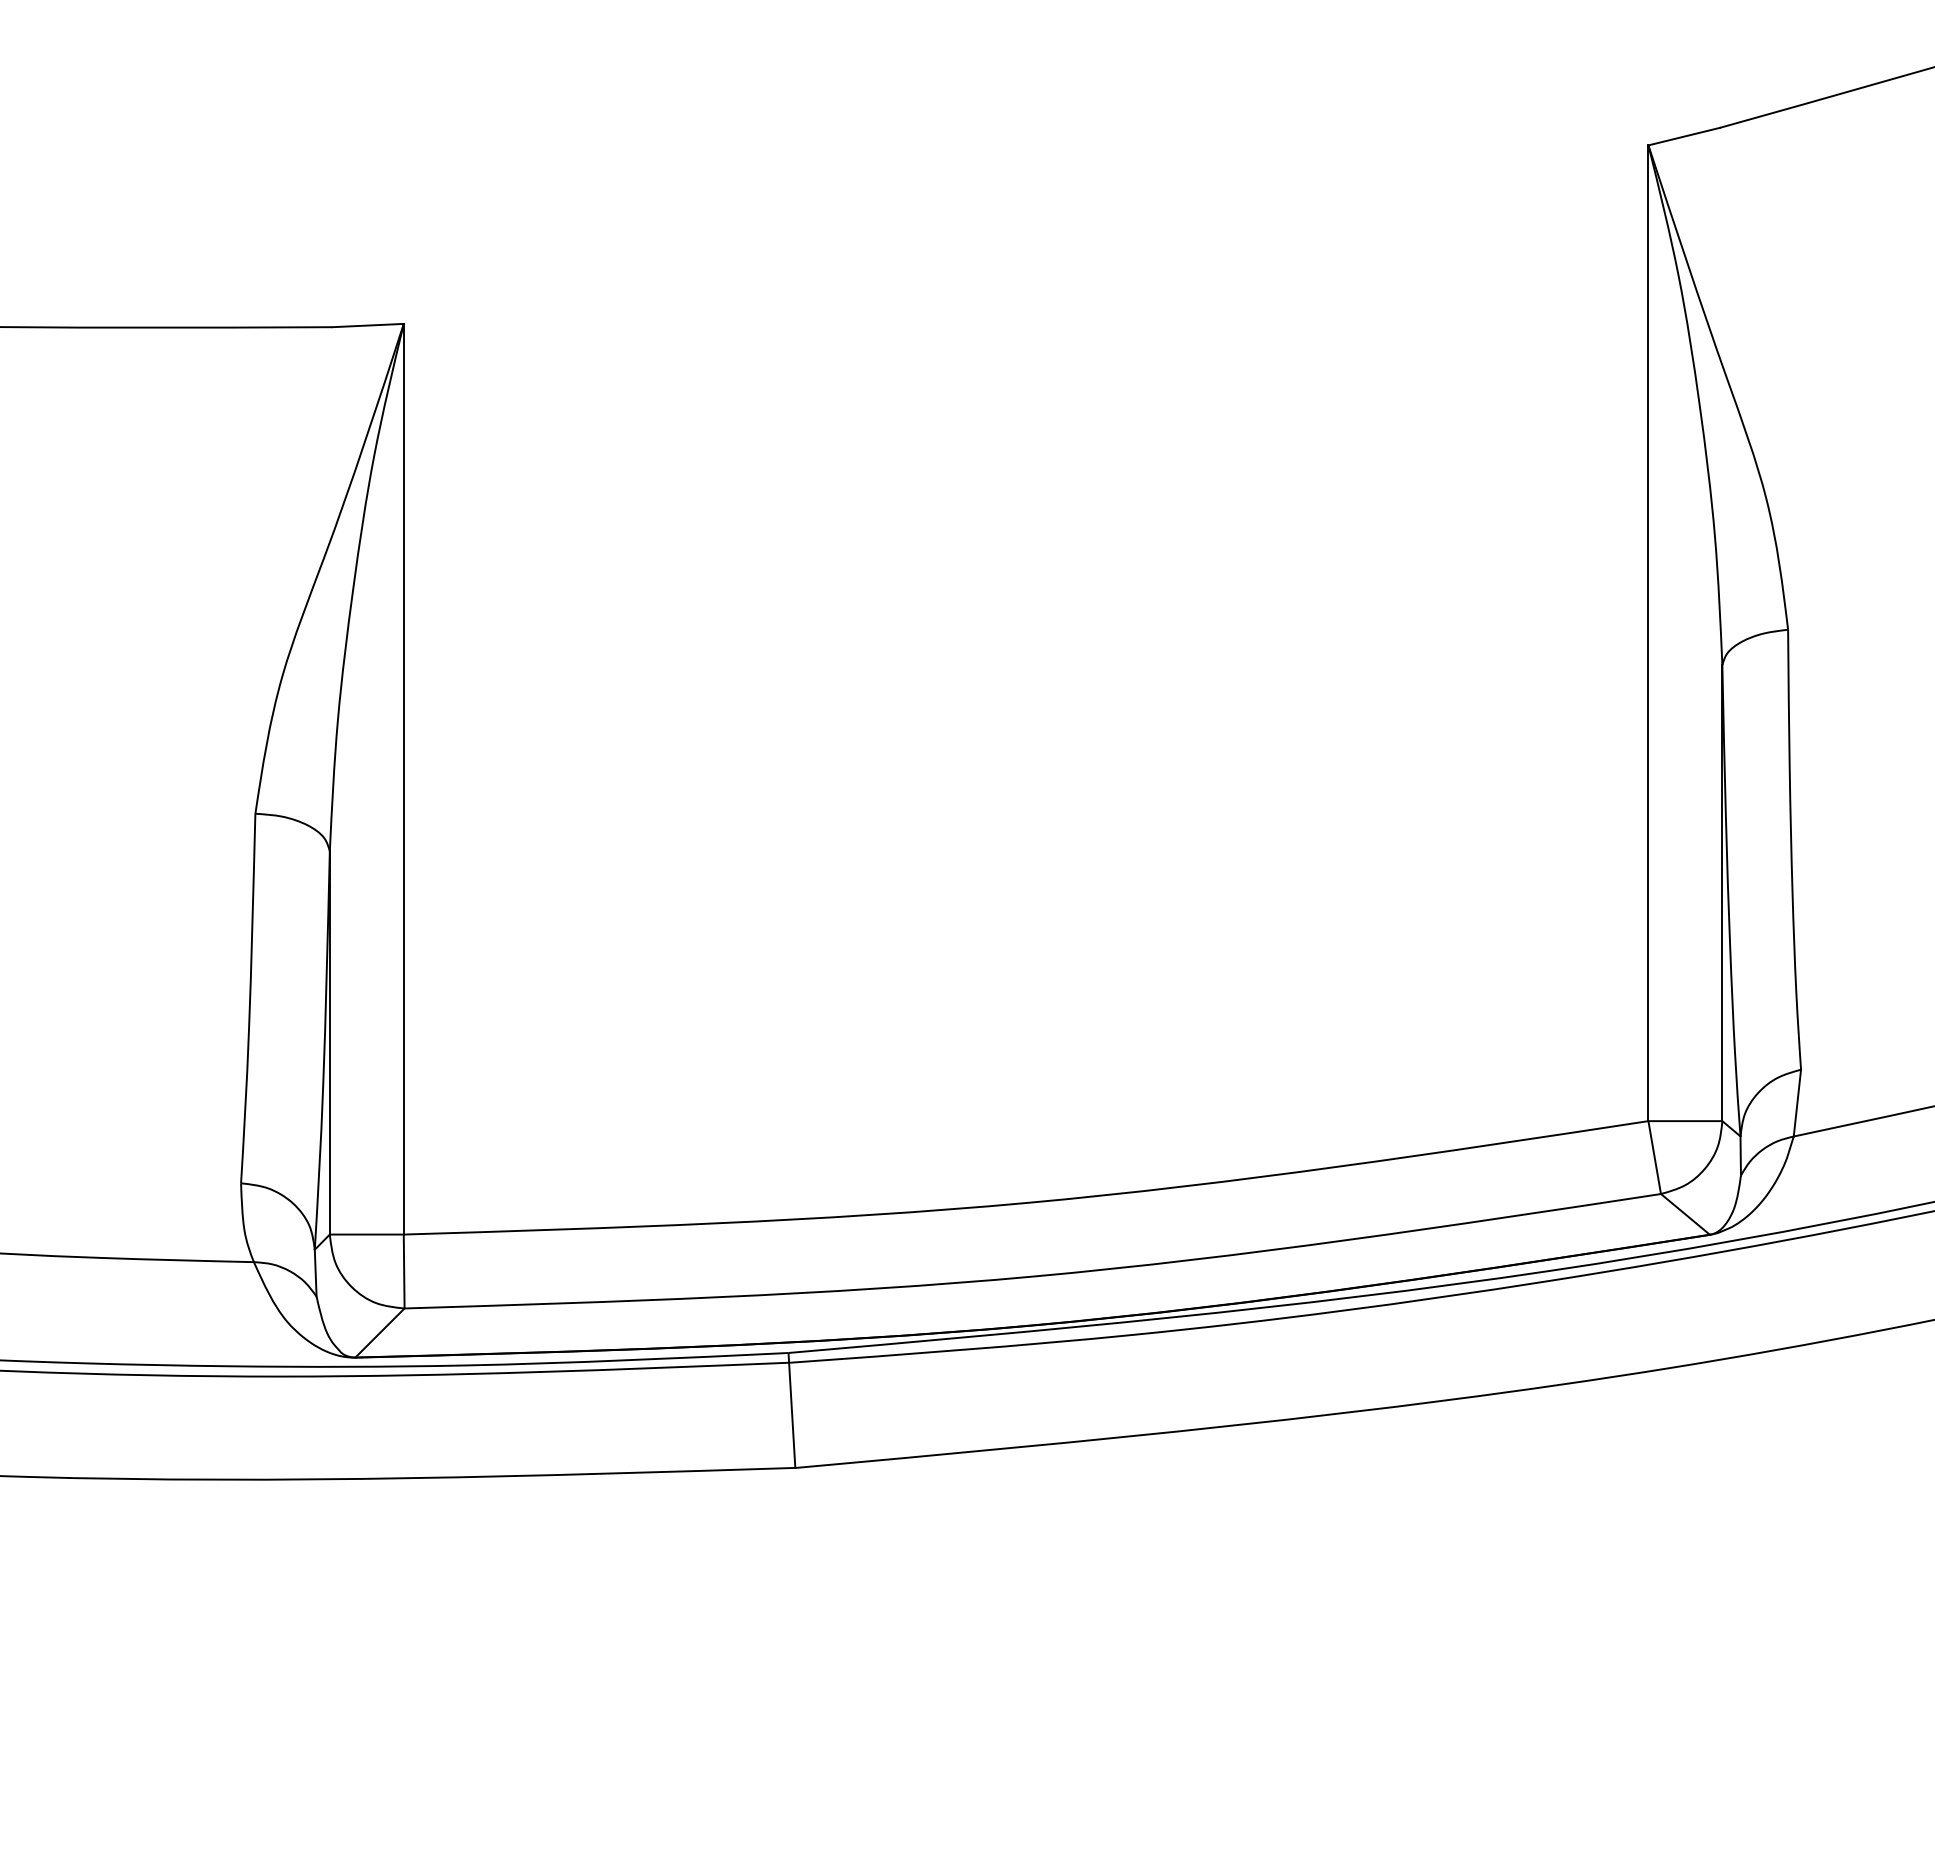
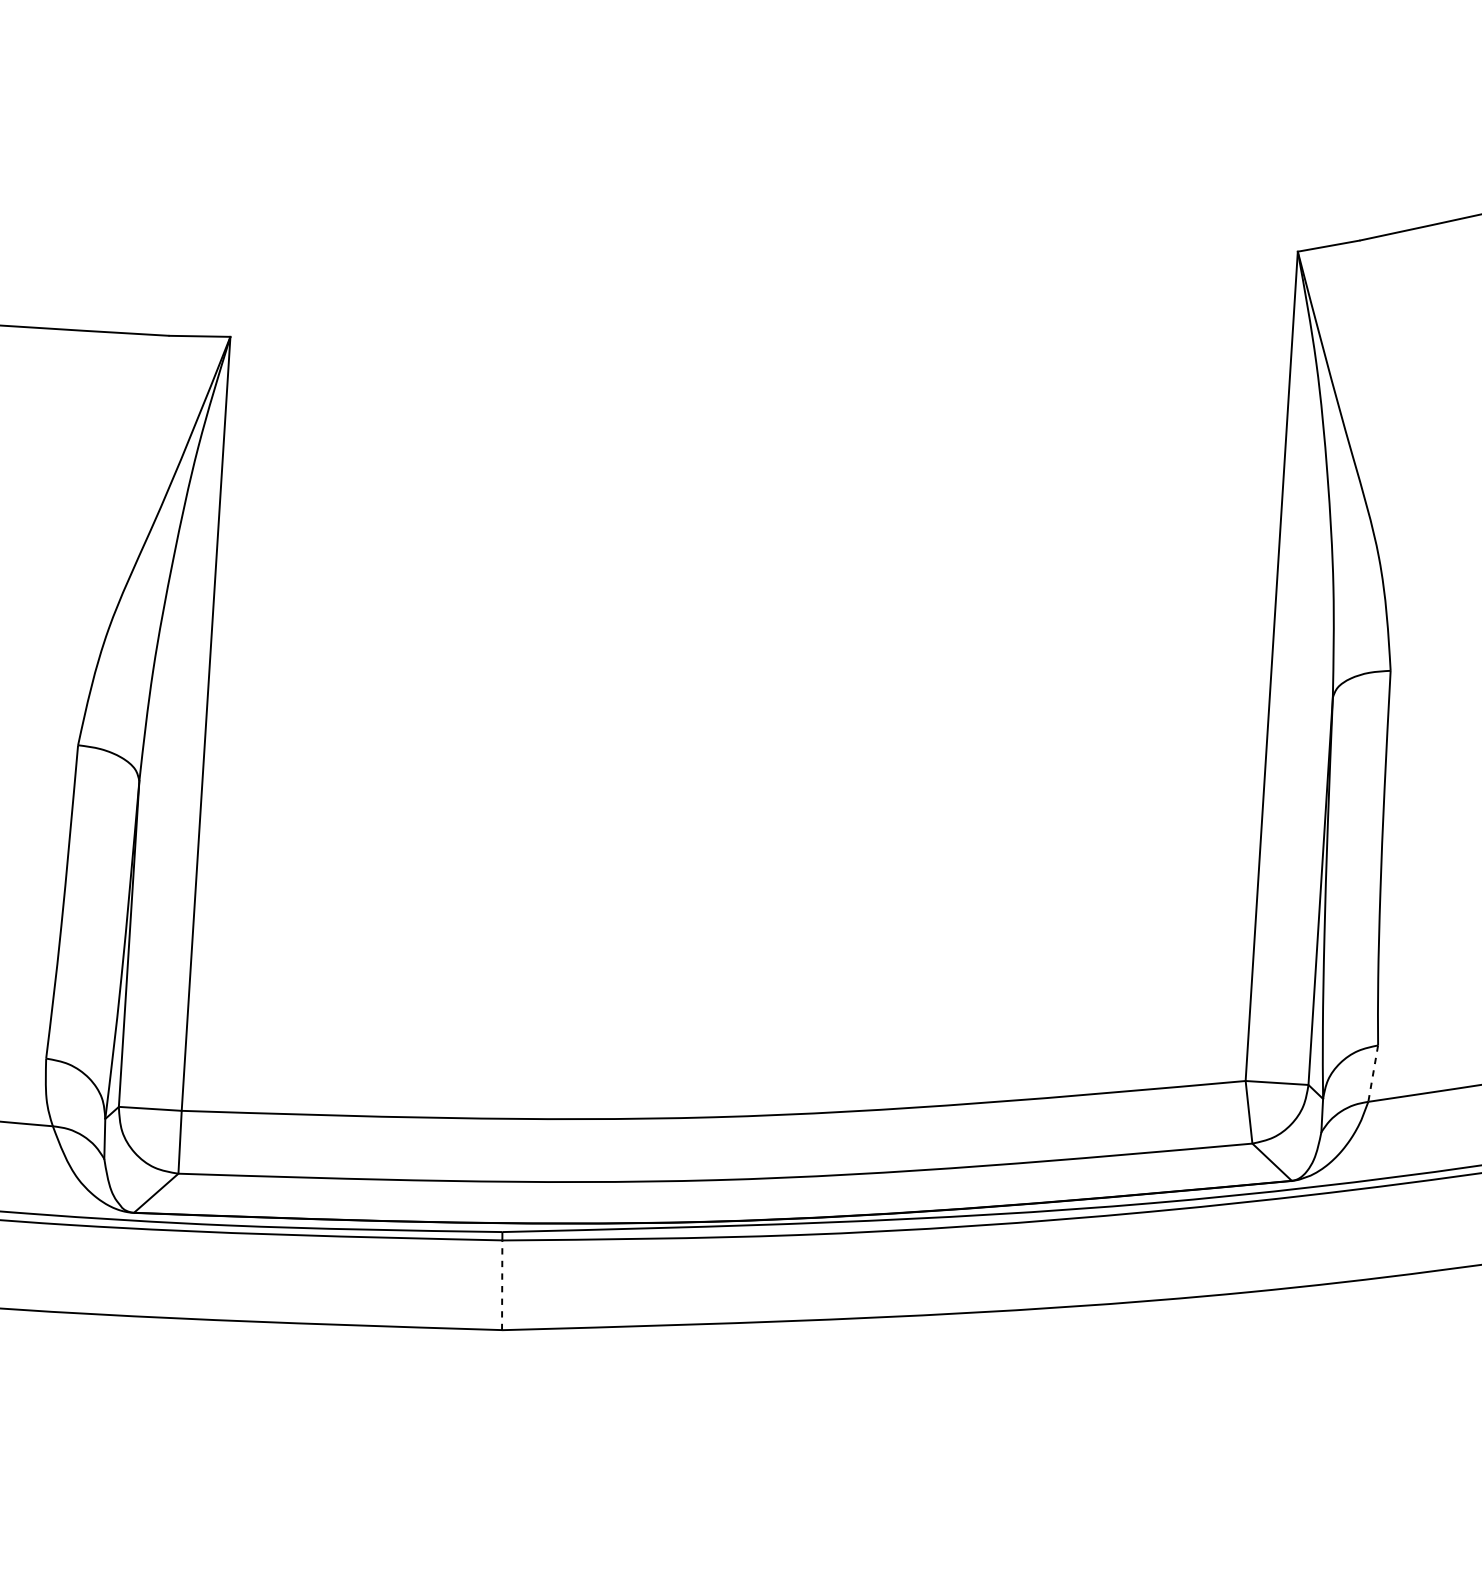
line: (1797, 1103) -> (1373, 1073), solid -> dashed
line: (792, 1415) -> (502, 1285), solid -> dashed

